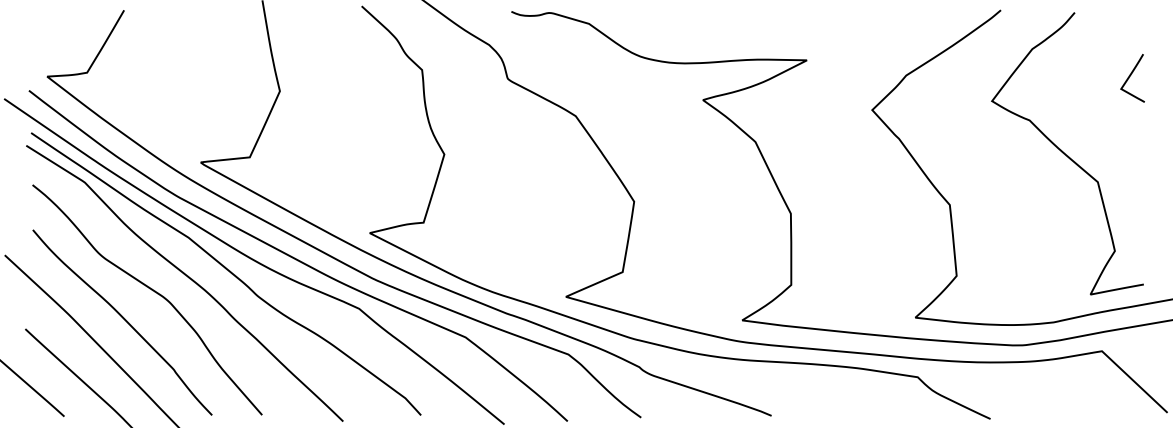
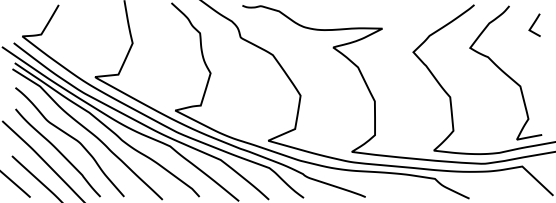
curve: (1131, 76) -> (534, 24), moved

